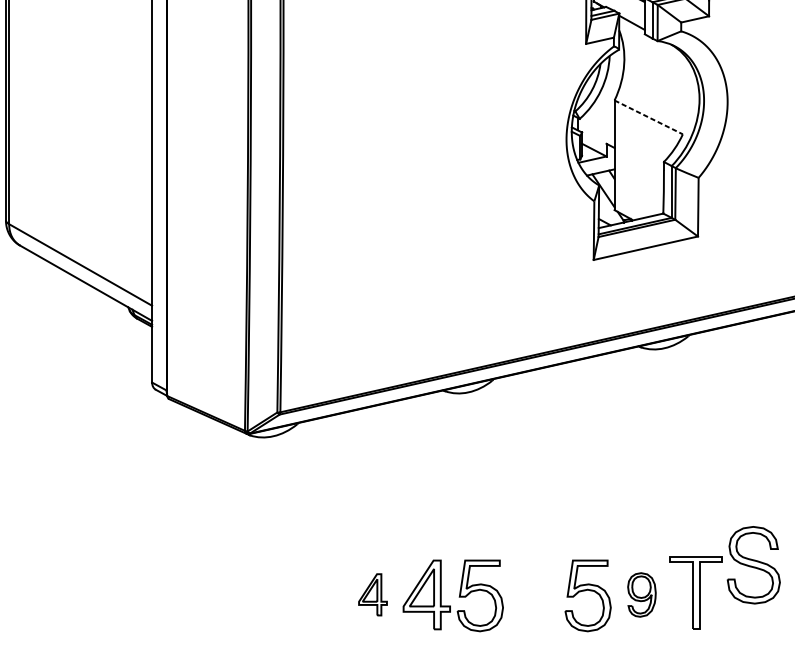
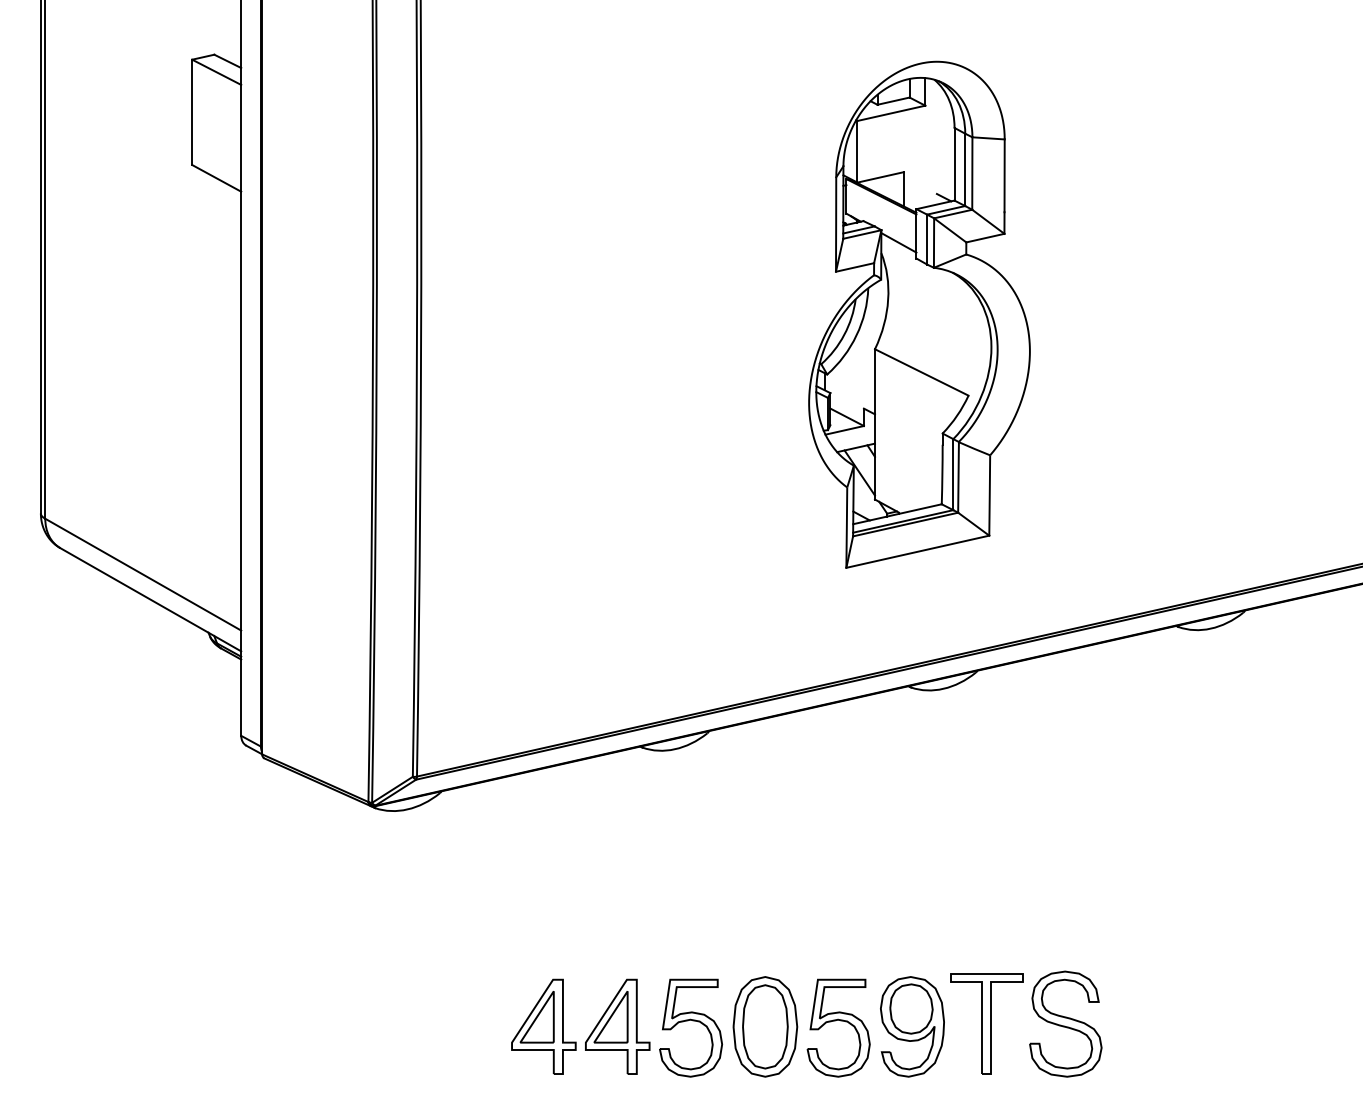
line: (649, 117) -> (922, 372), dashed -> solid
part: (753, 564) -> (1065, 1023), moved
part: (372, 594) -> (543, 1026), size x1.67
part: (534, 594) -> (765, 1026), added
part: (641, 594) -> (912, 1026), size x1.67

